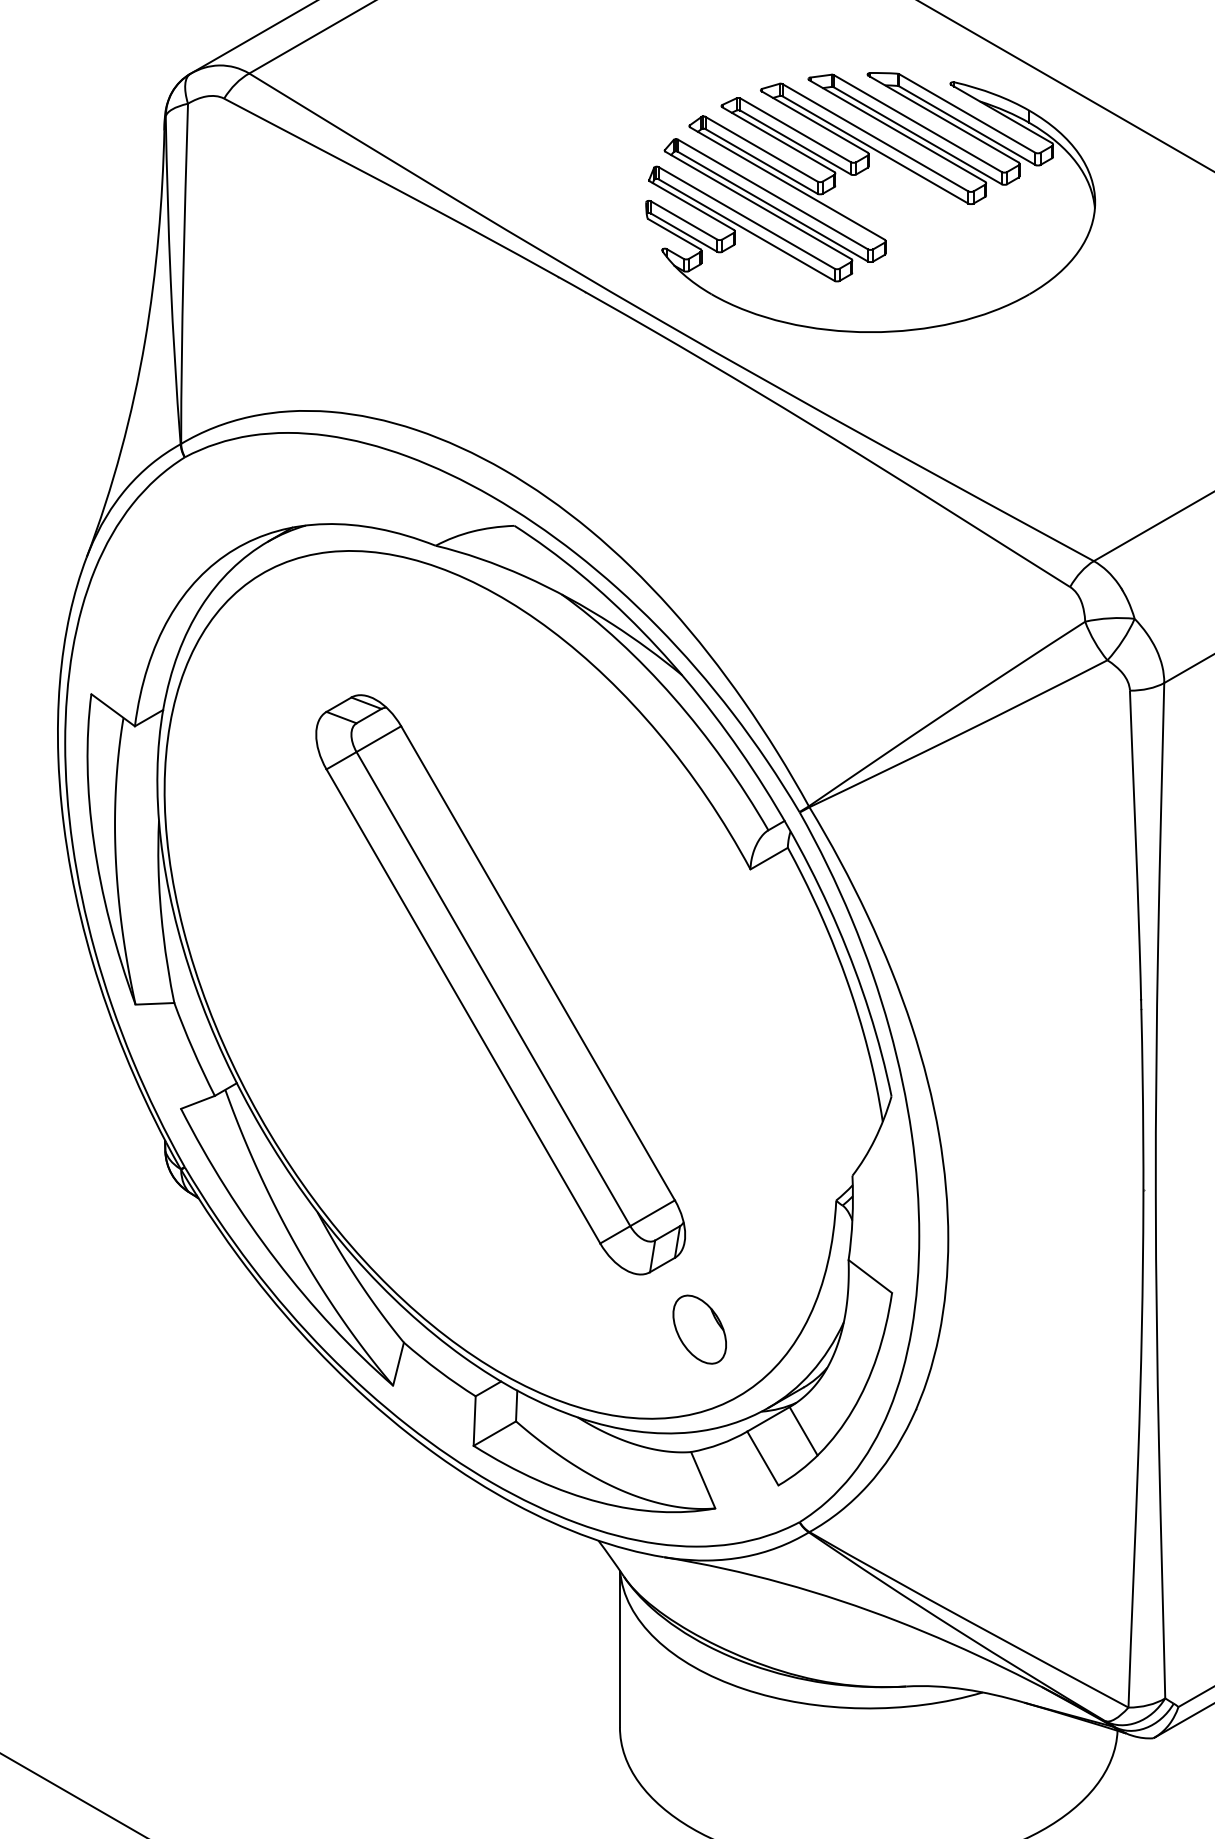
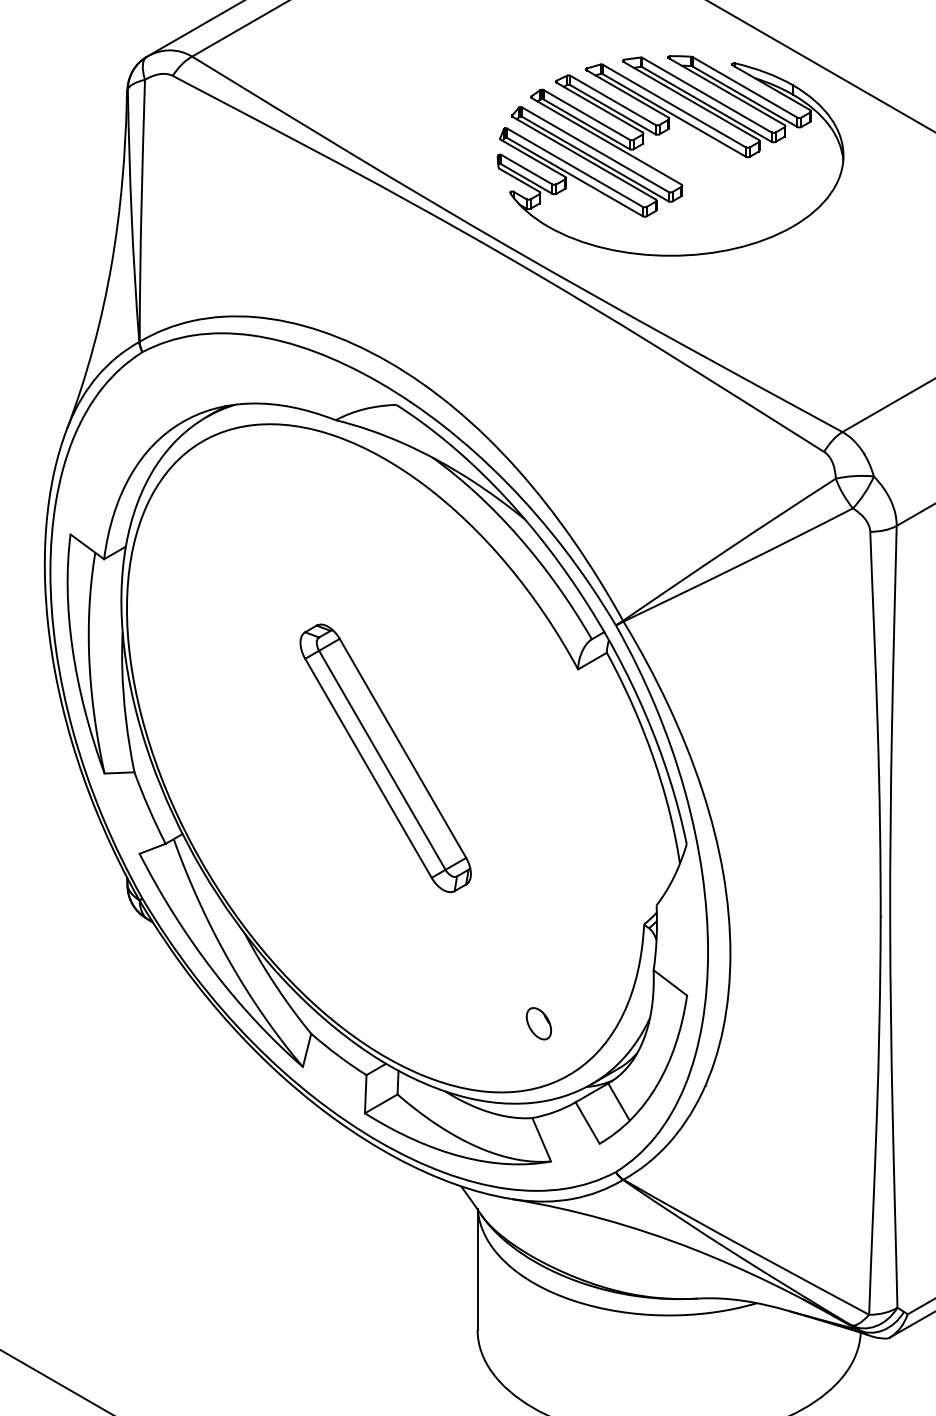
part: (500, 984) -> (385, 758), size x0.6
part: (699, 1329) -> (538, 1023), size x0.6

